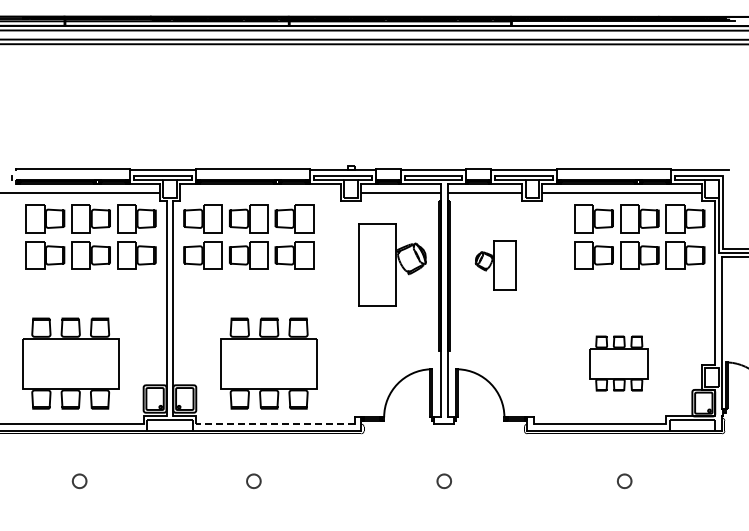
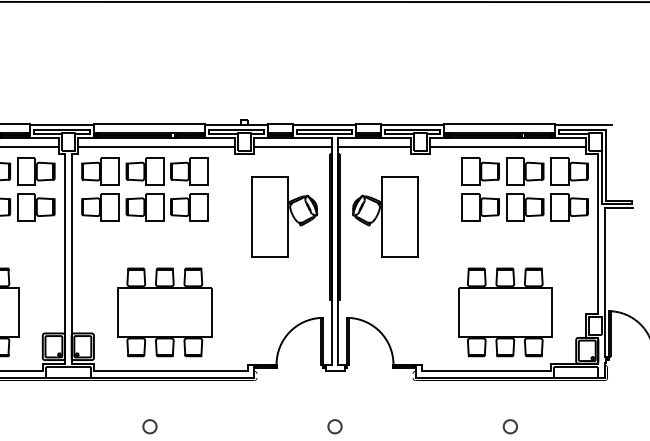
line: (260, 193) -> (156, 147), added
part: (495, 264) -> (384, 216), size x1.67
part: (618, 363) -> (504, 312), size x1.67
line: (274, 424) -> (169, 371), dashed -> solid

